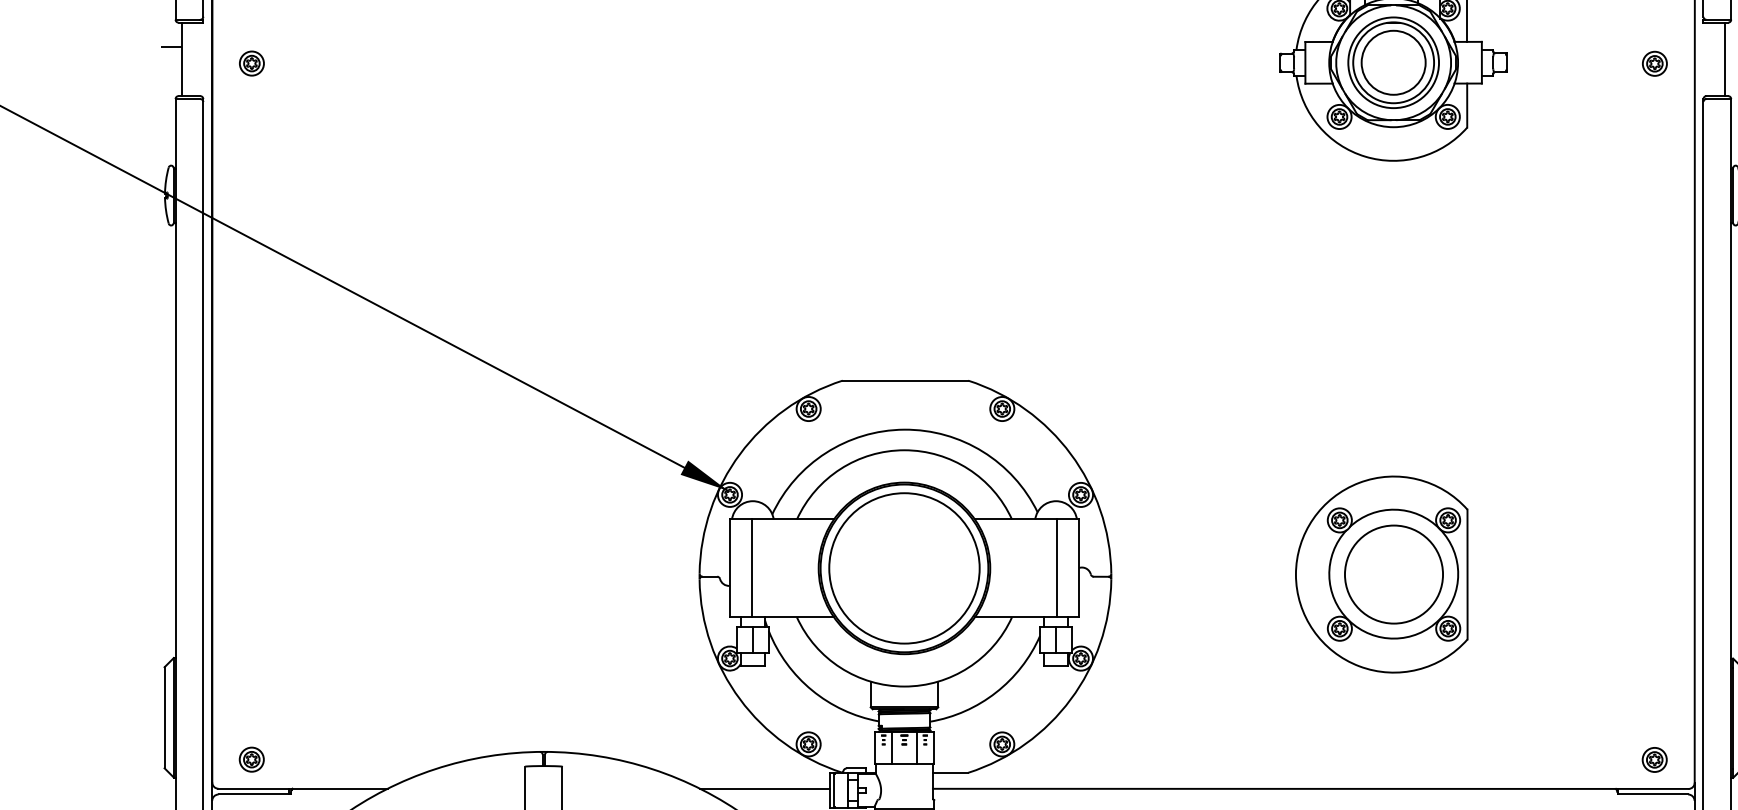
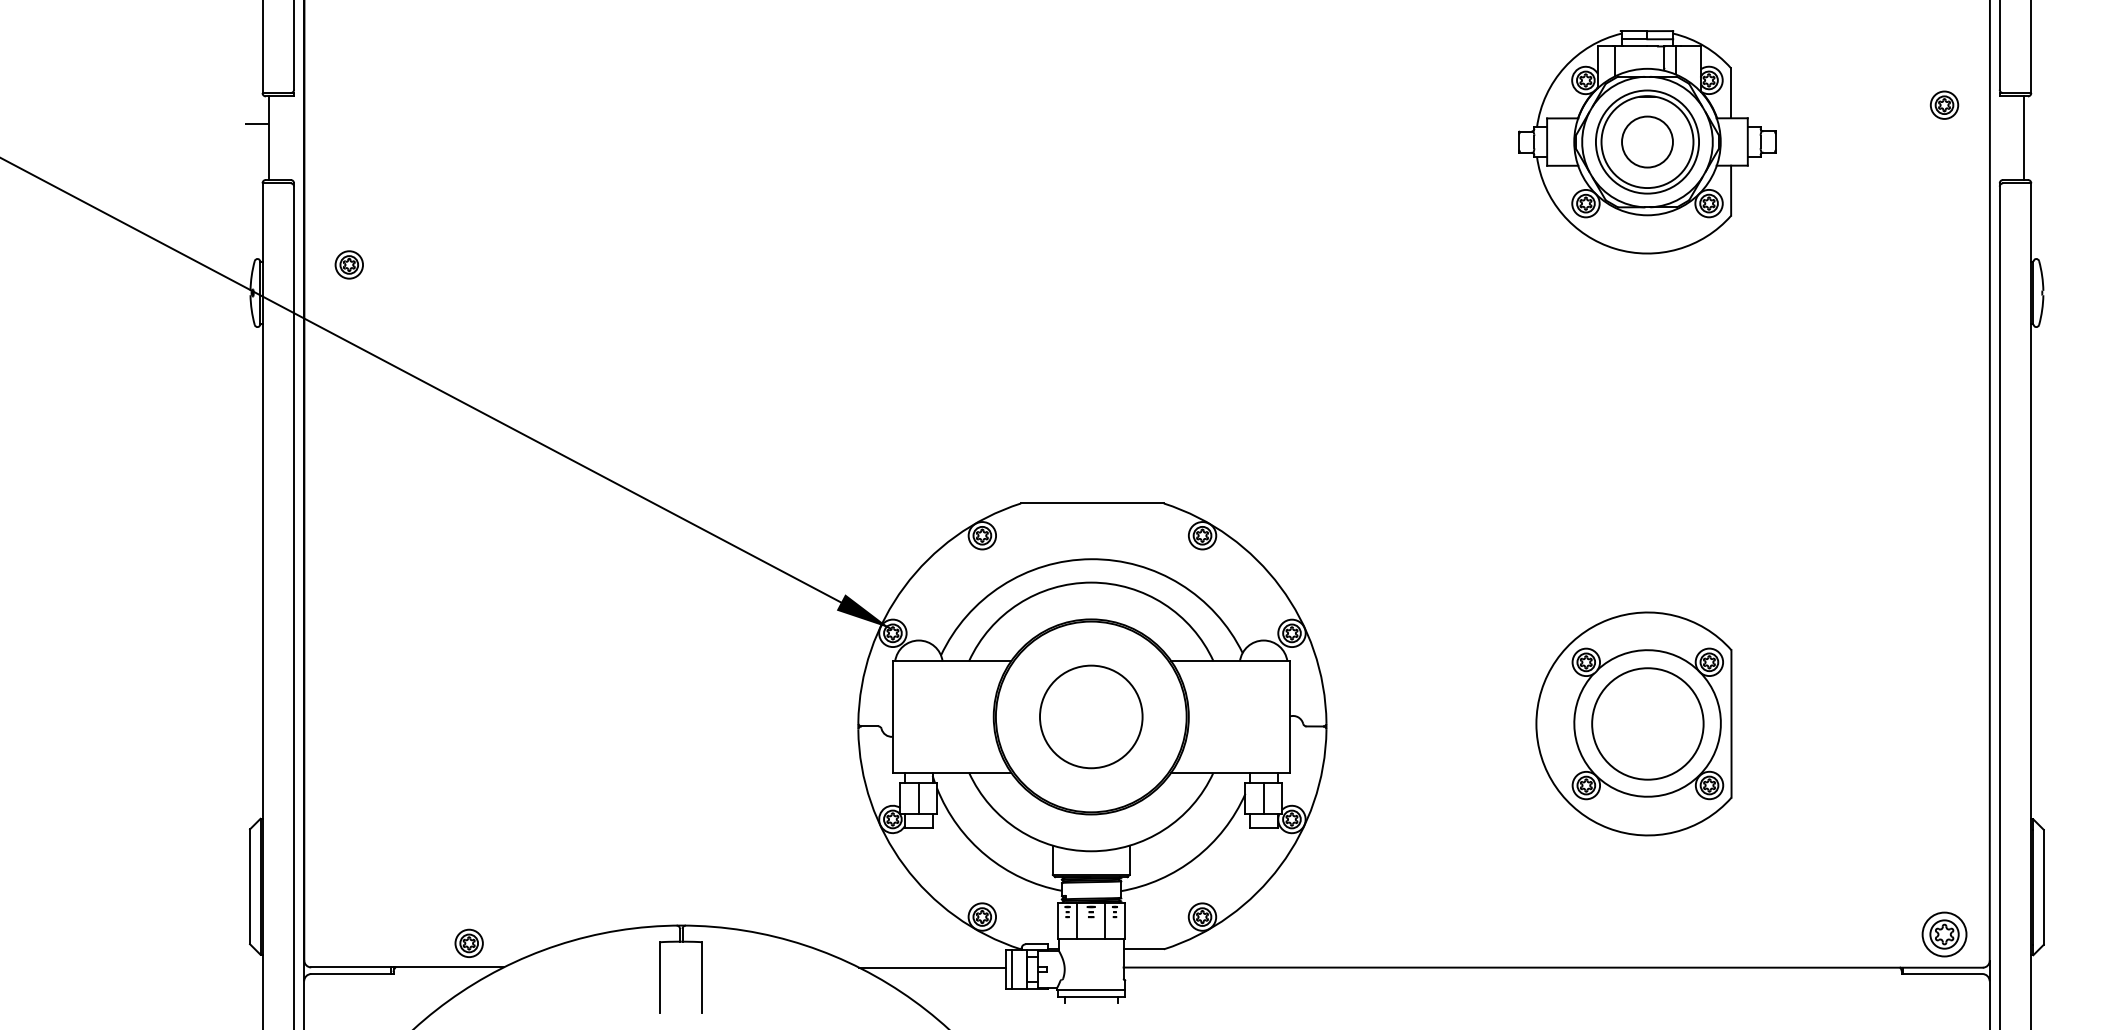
circle: (1393, 62) -> (1647, 141), size x0.7
part: (251, 63) -> (348, 264), moved
part: (1654, 63) -> (1944, 104), moved
line: (751, 568) -> (917, 716), removed
circle: (903, 568) -> (1090, 716), size x0.6
line: (1057, 568) -> (1265, 716), removed
part: (251, 758) -> (468, 942), moved
part: (1653, 759) -> (1943, 934), size x1.6

